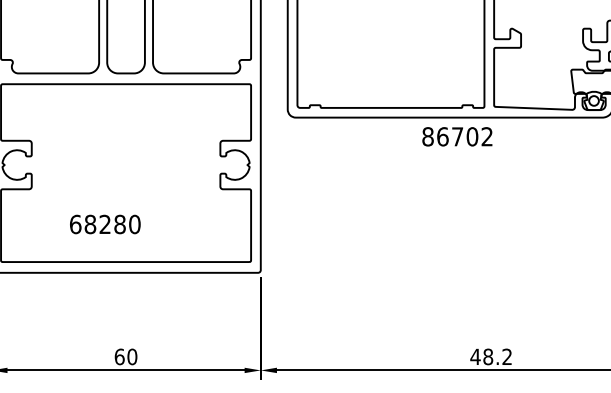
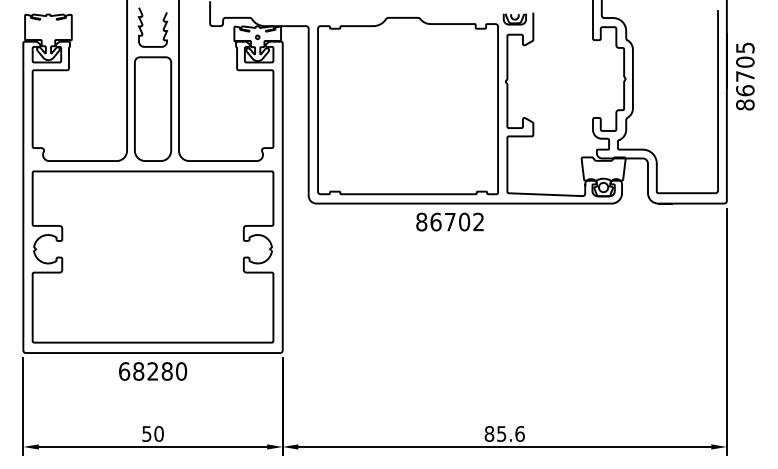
text: (456, 136) -> (449, 221), moved
text: (105, 224) -> (153, 371), moved
text: (119, 356) -> (146, 433), 60 -> 50
text: (491, 356) -> (504, 433), 48.2 -> 85.6

